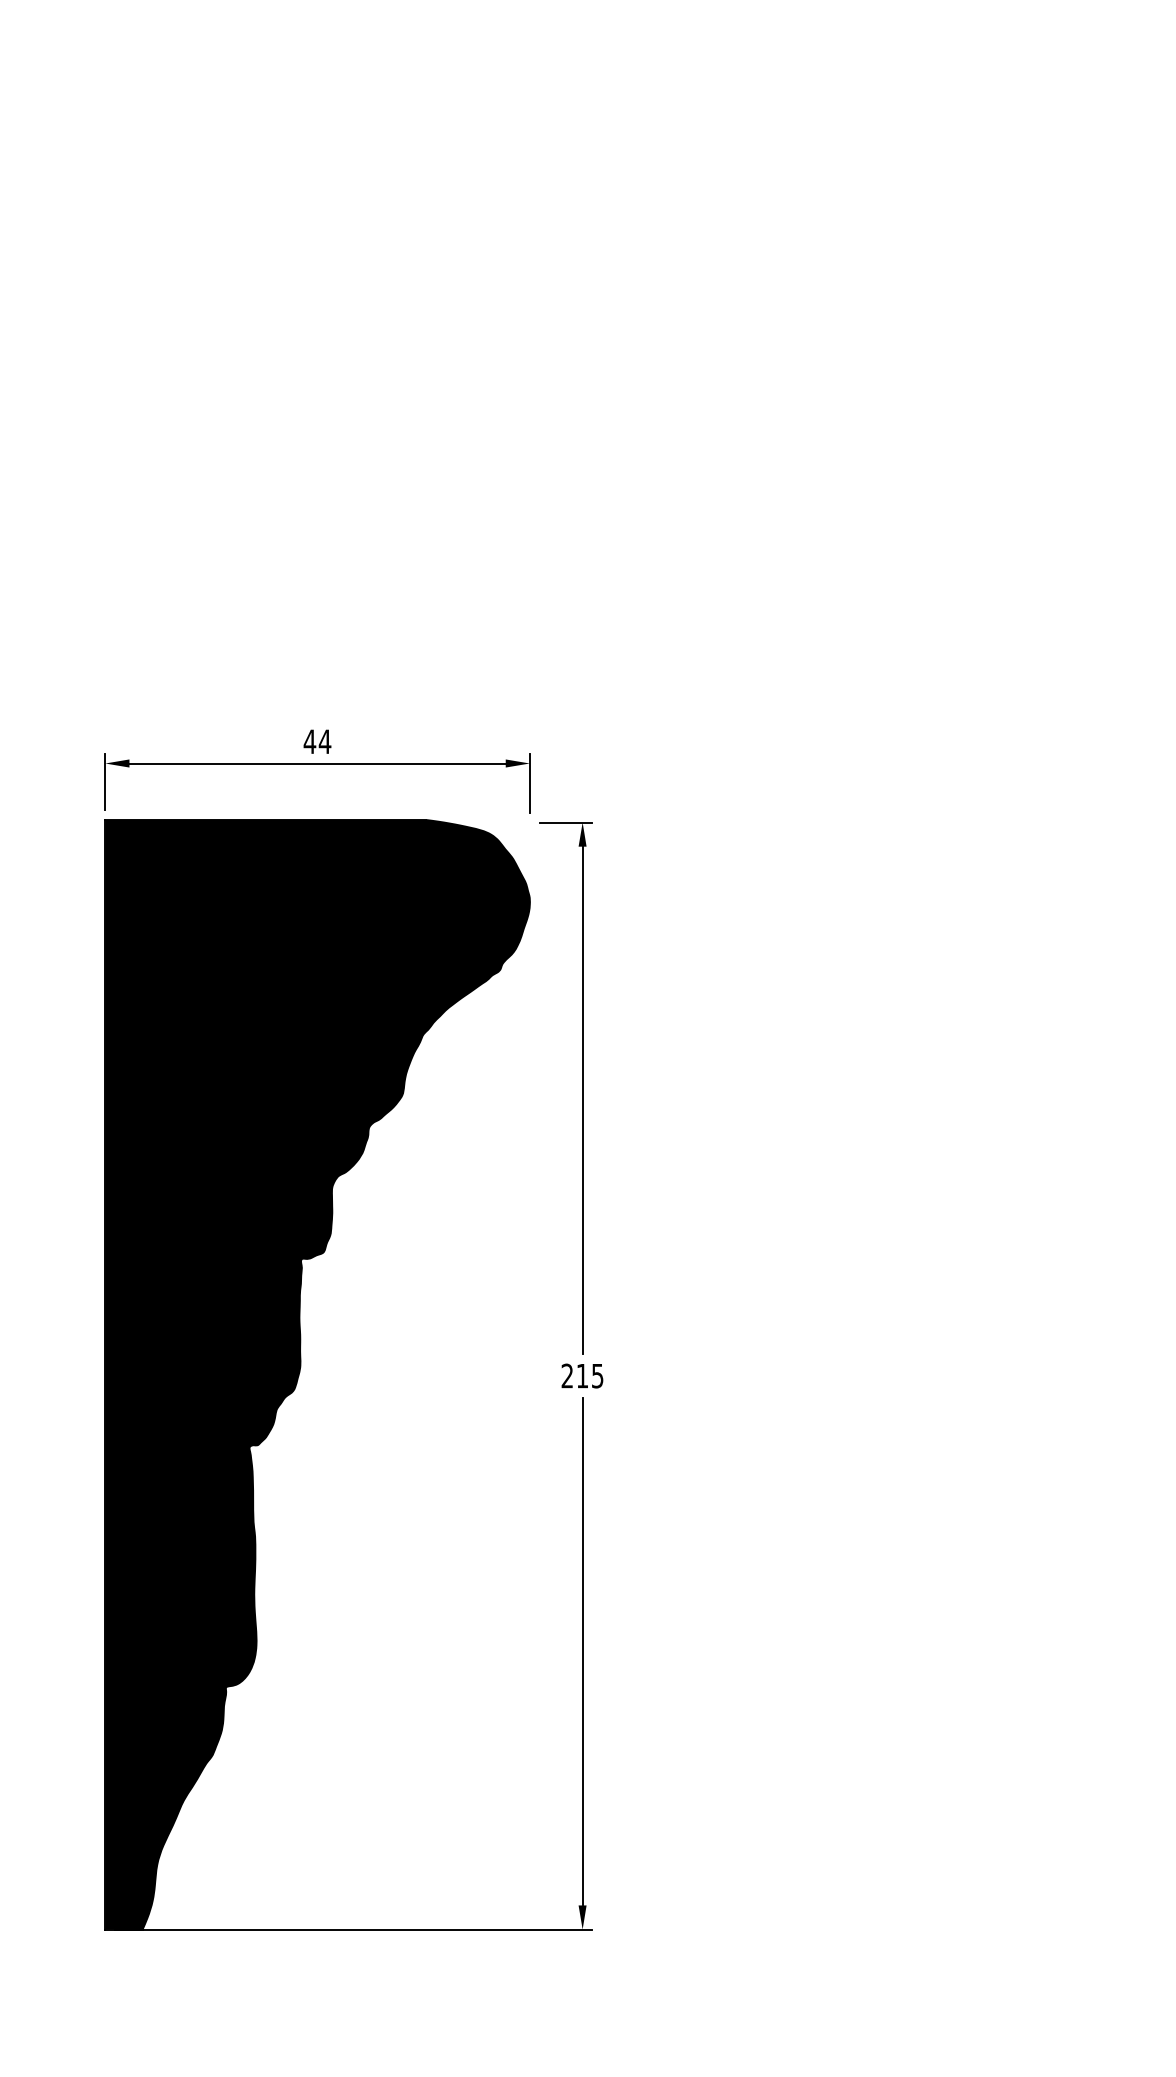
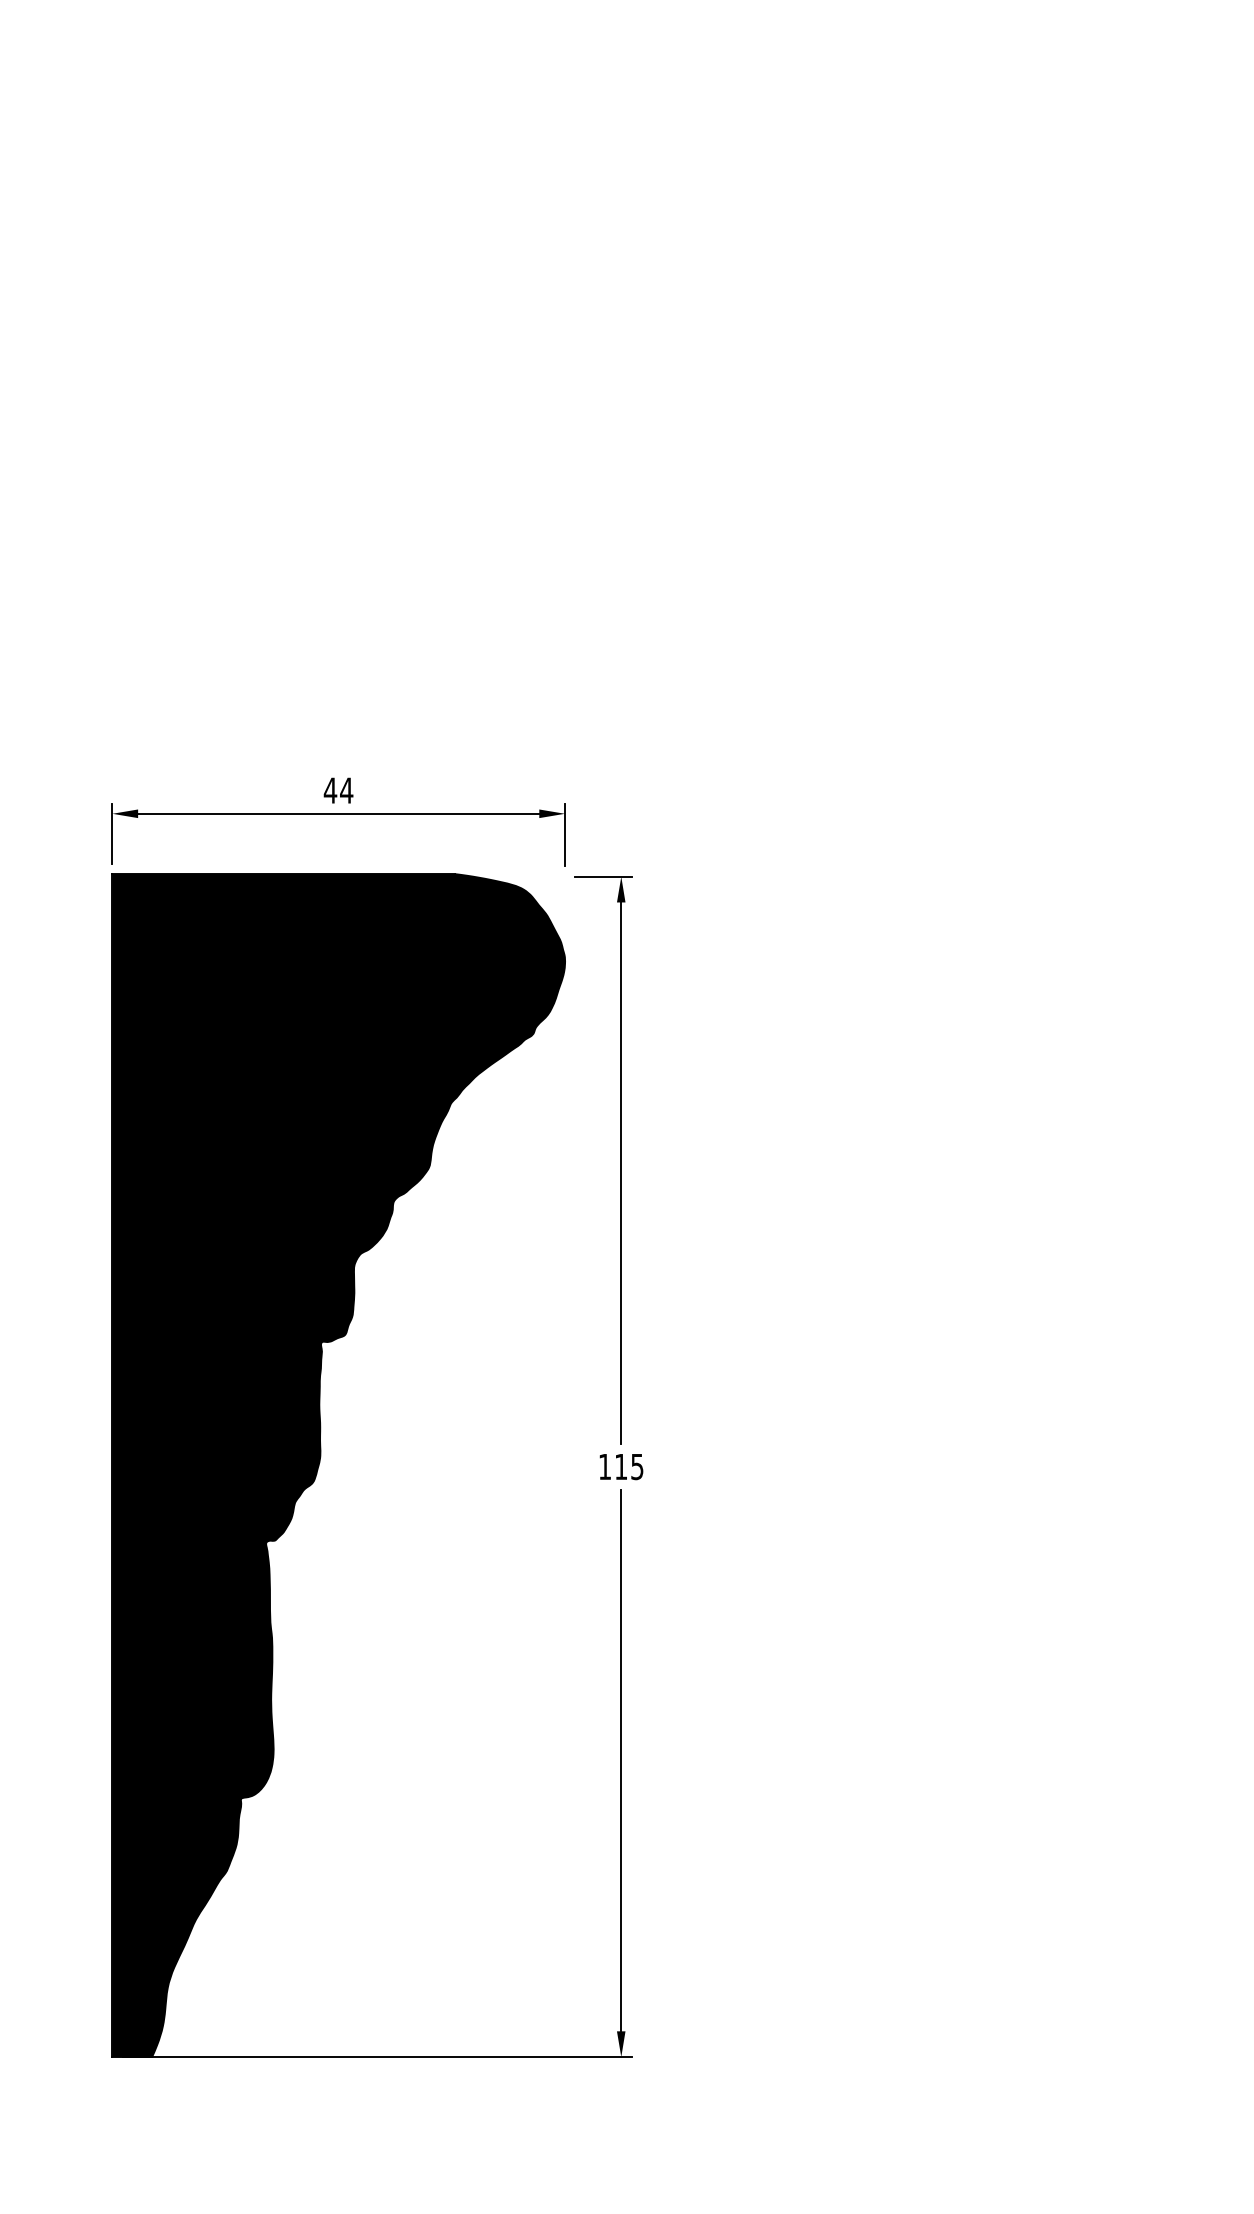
text: (566, 1375) -> (604, 1466), 215 -> 115

